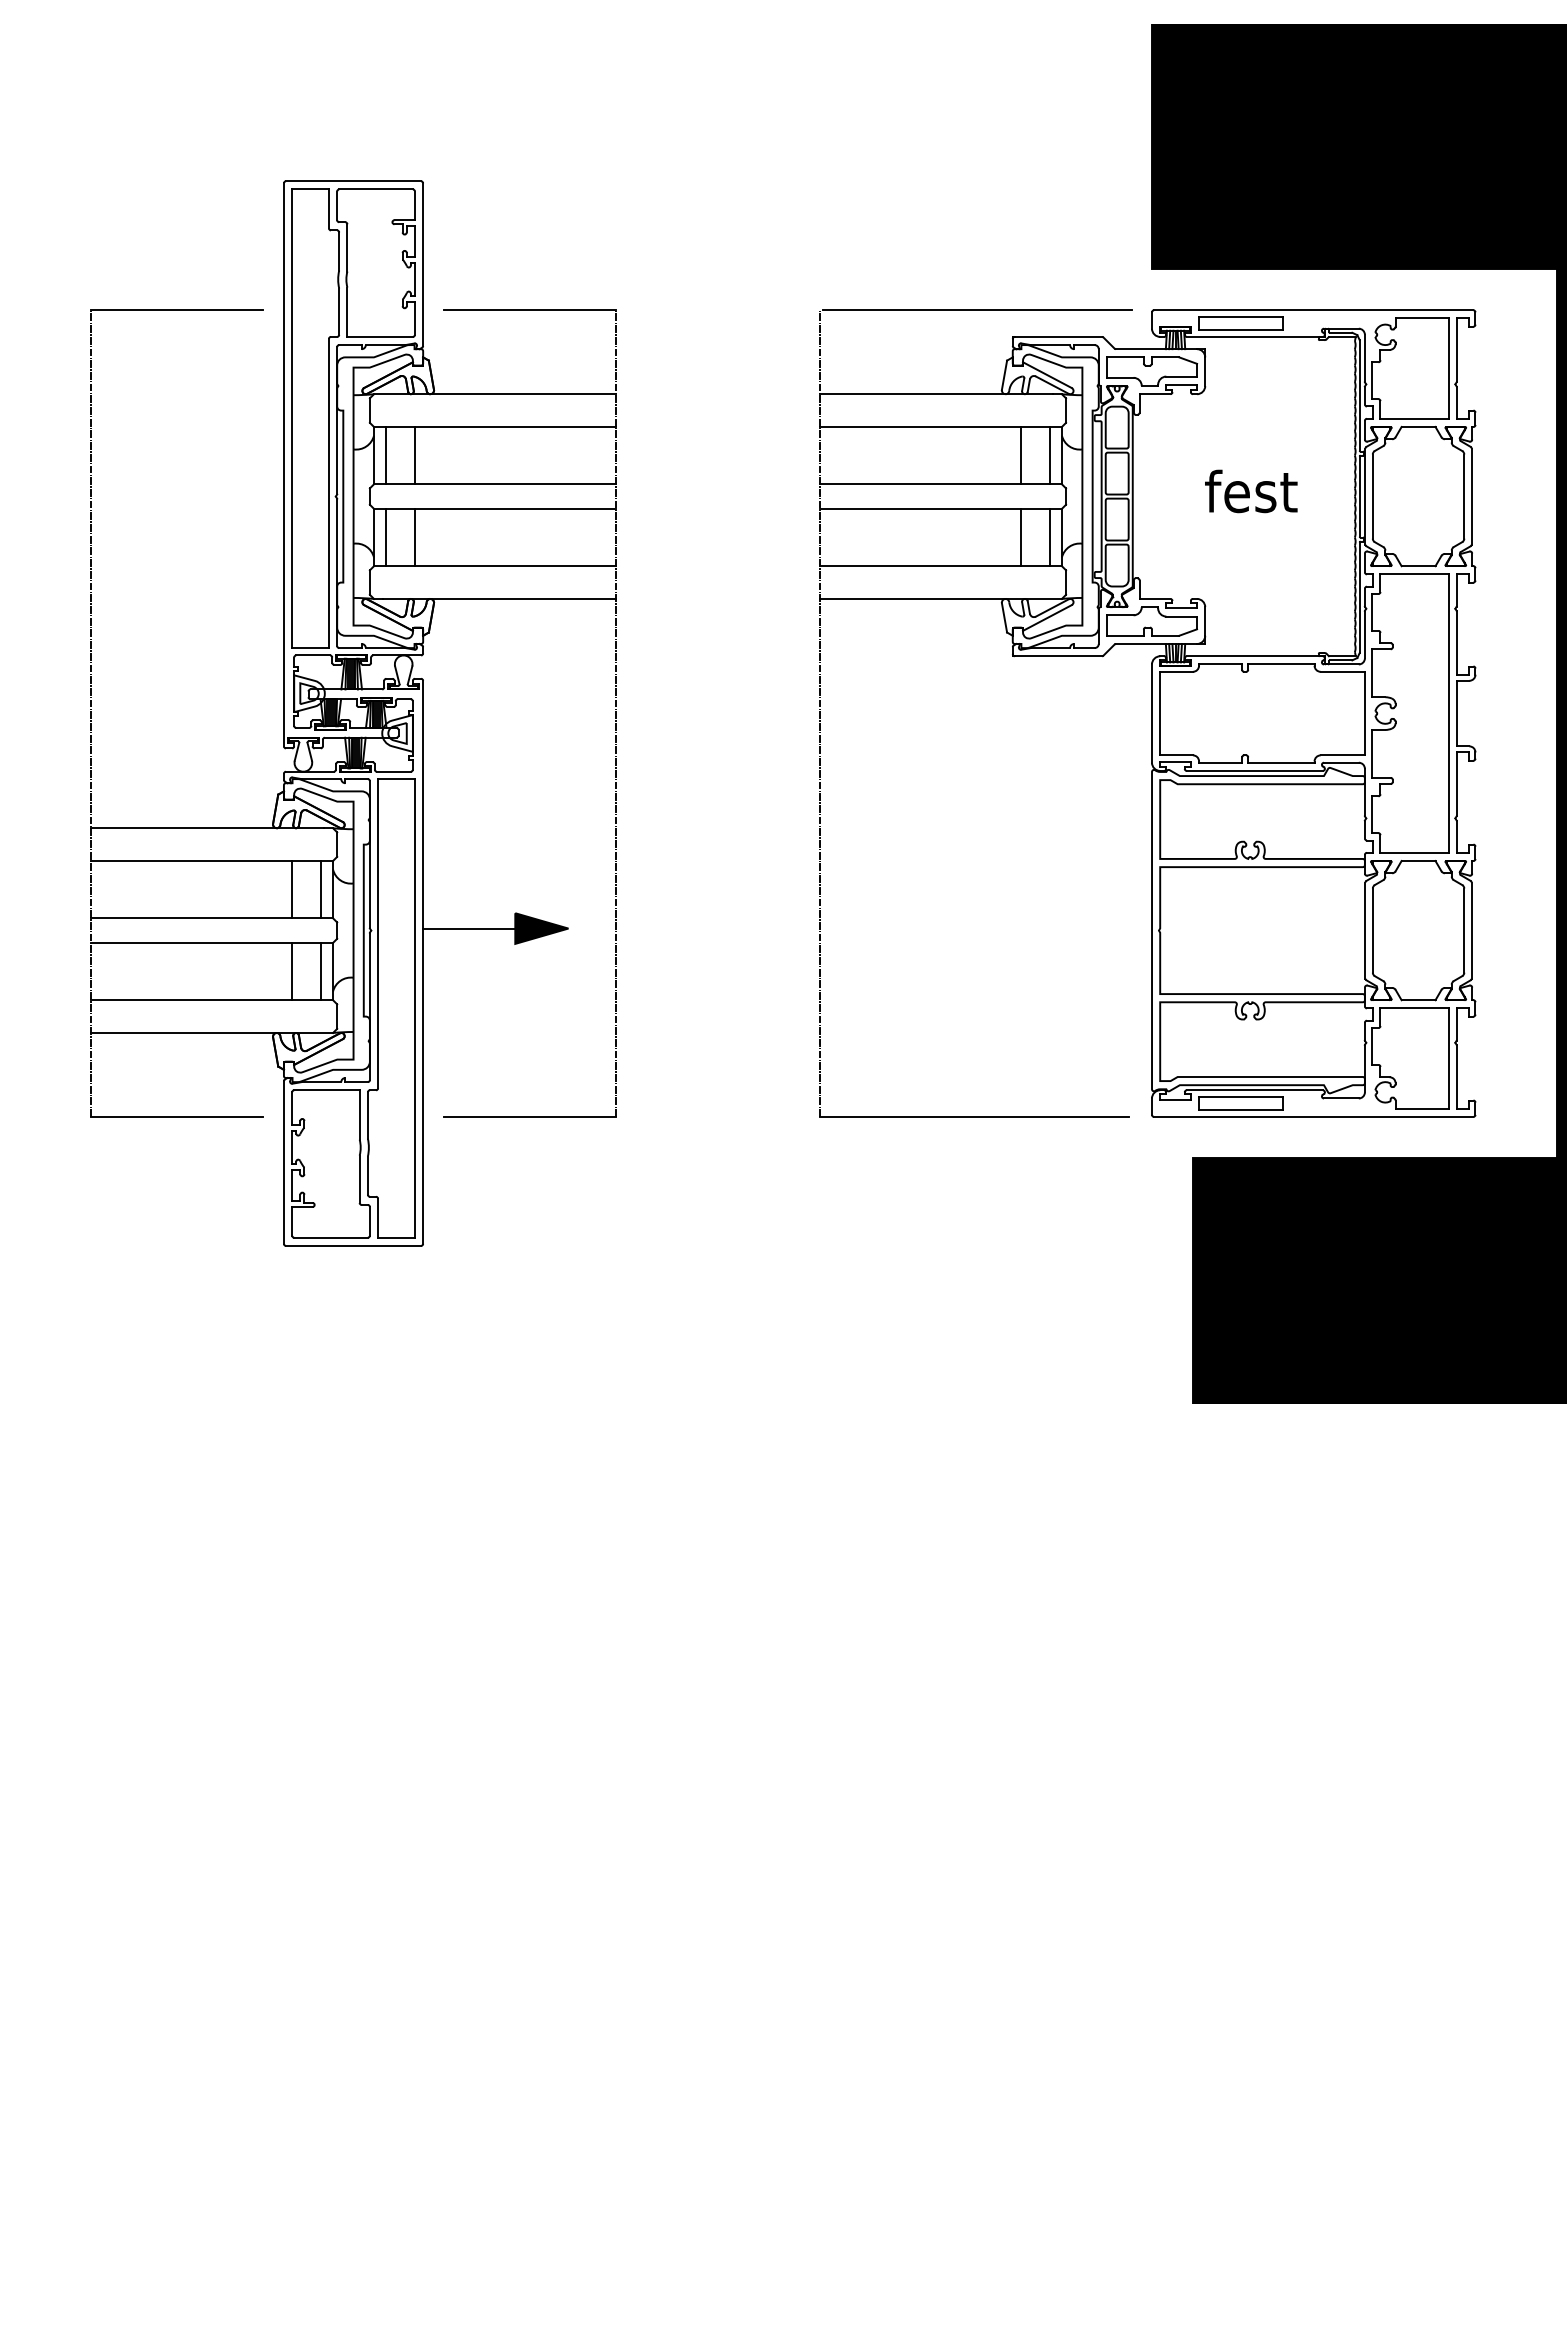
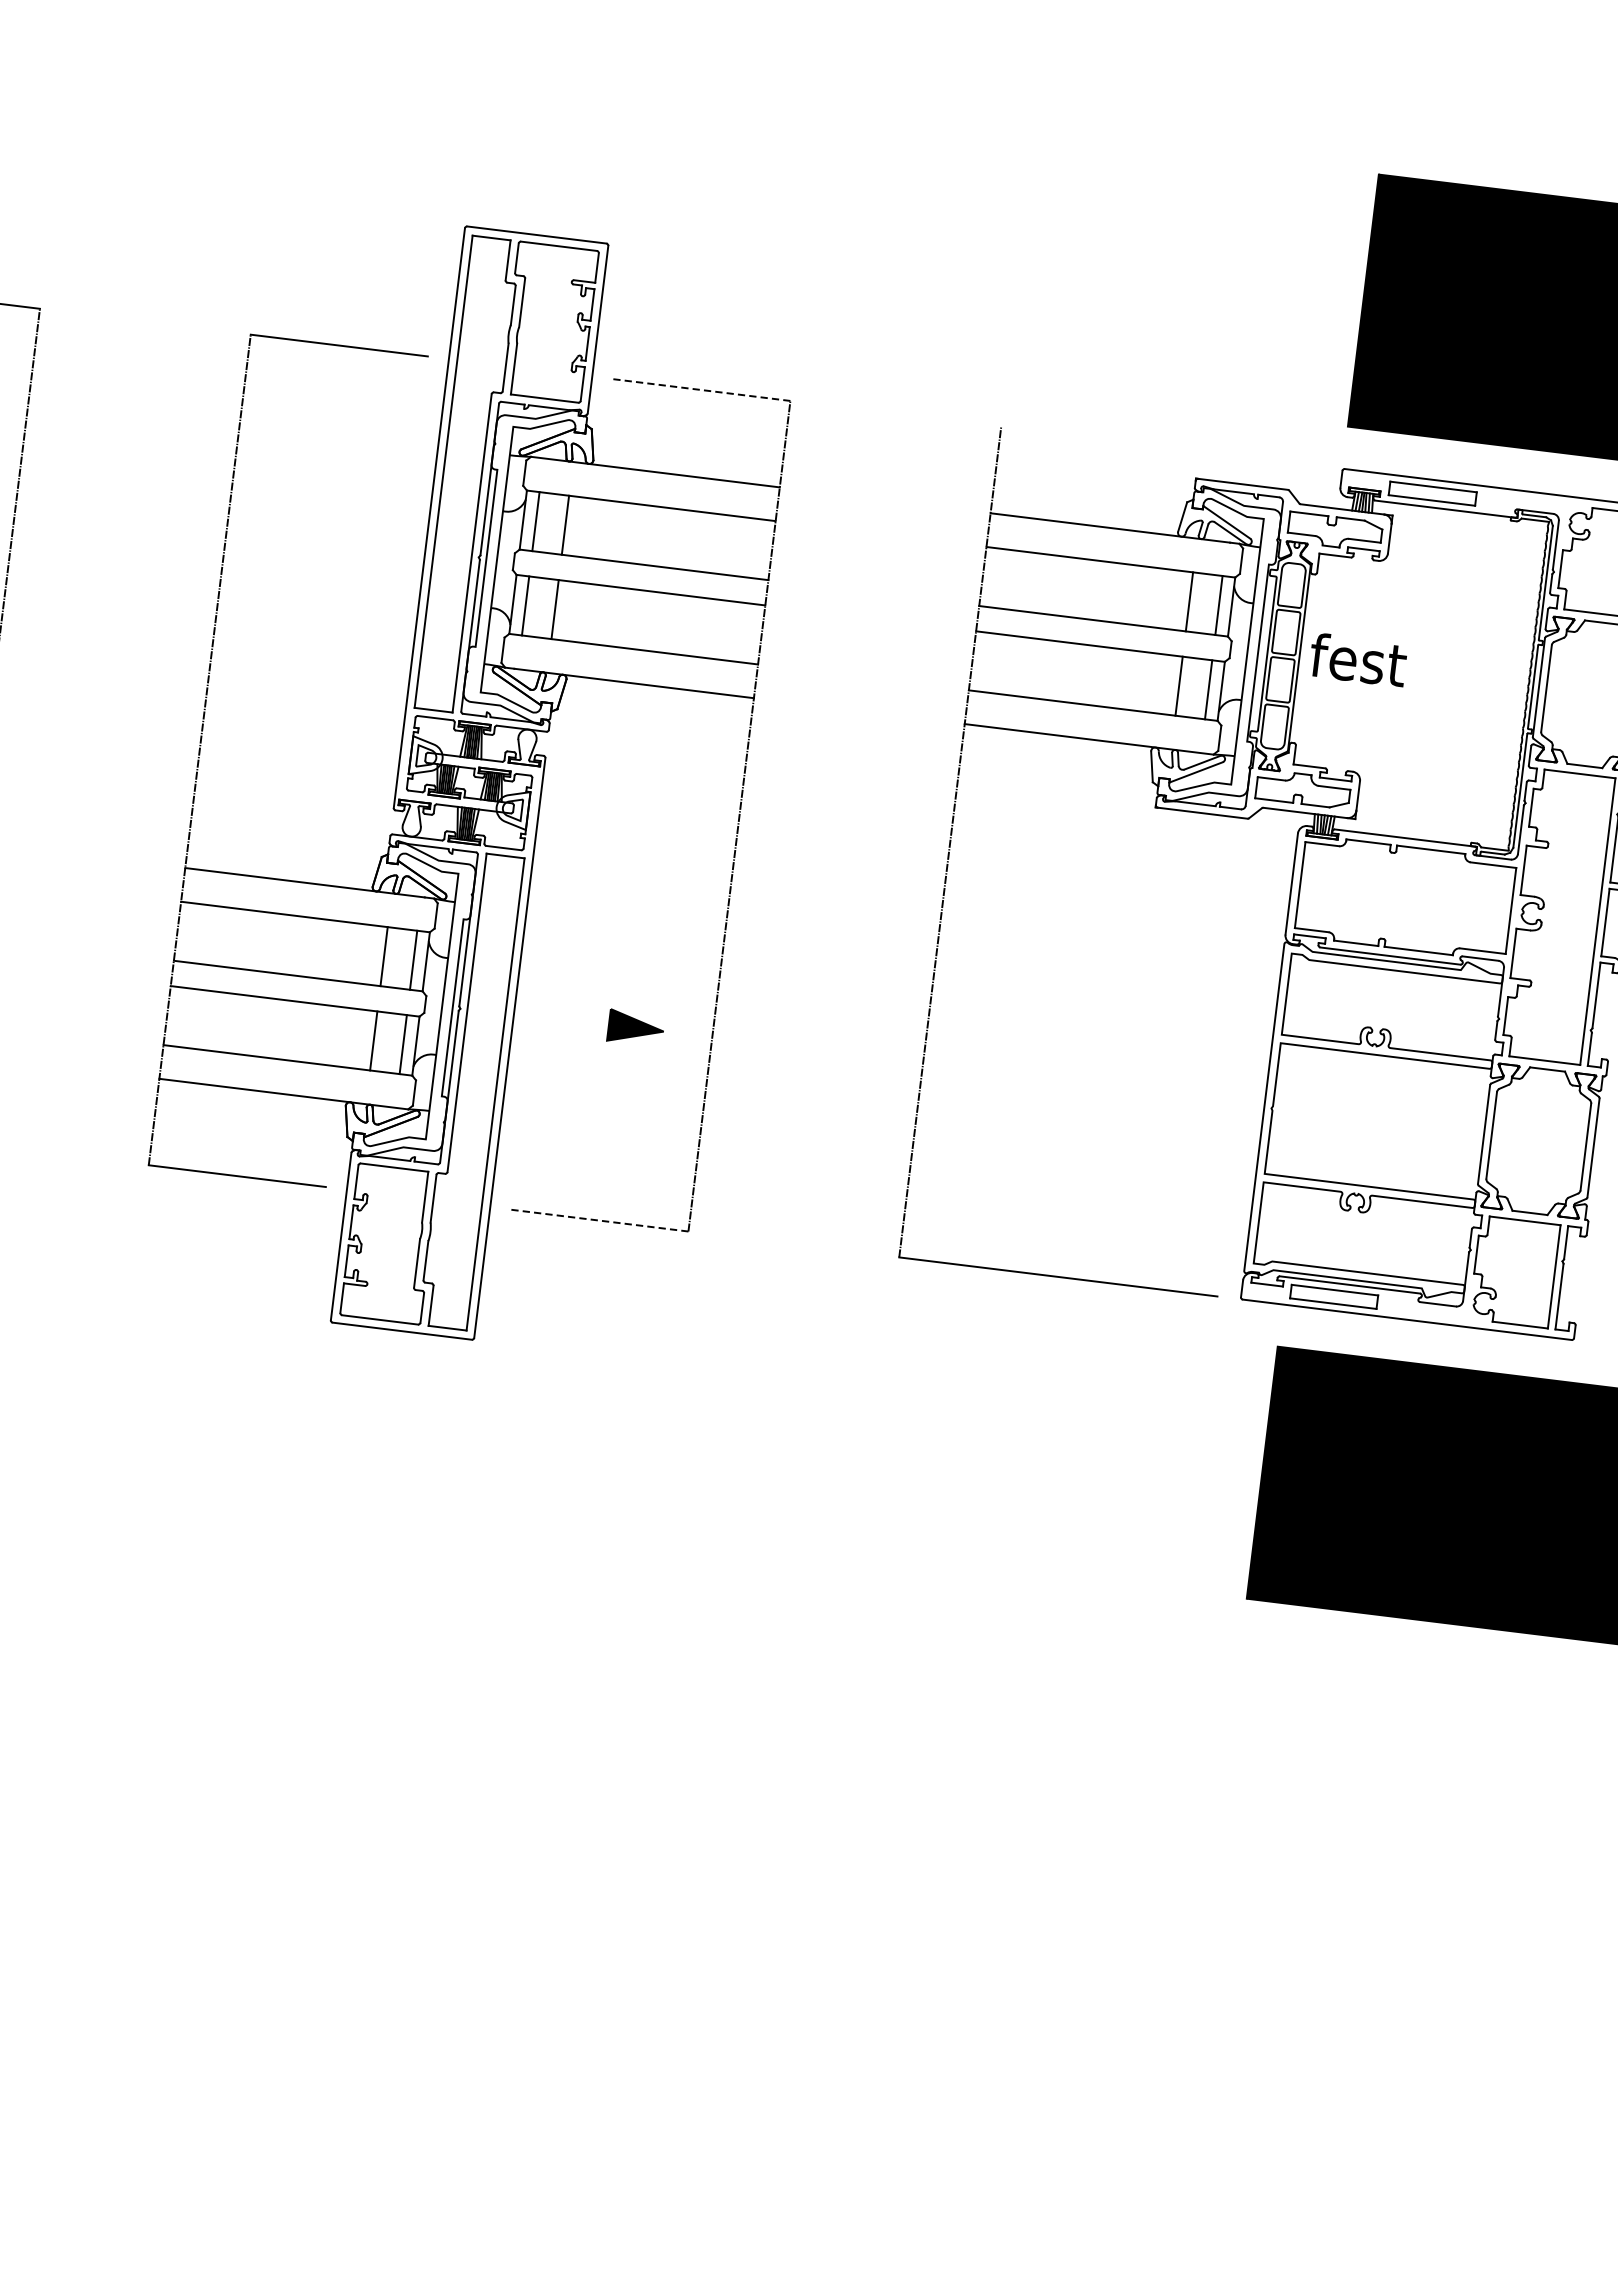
line: (529, 310) -> (701, 390), solid -> dashed
line: (976, 310) -> (1162, 446), removed
text: (1251, 491) -> (1358, 660), moved
line: (469, 928) -> (561, 1019), removed
line: (529, 1116) -> (599, 1220), solid -> dashed

